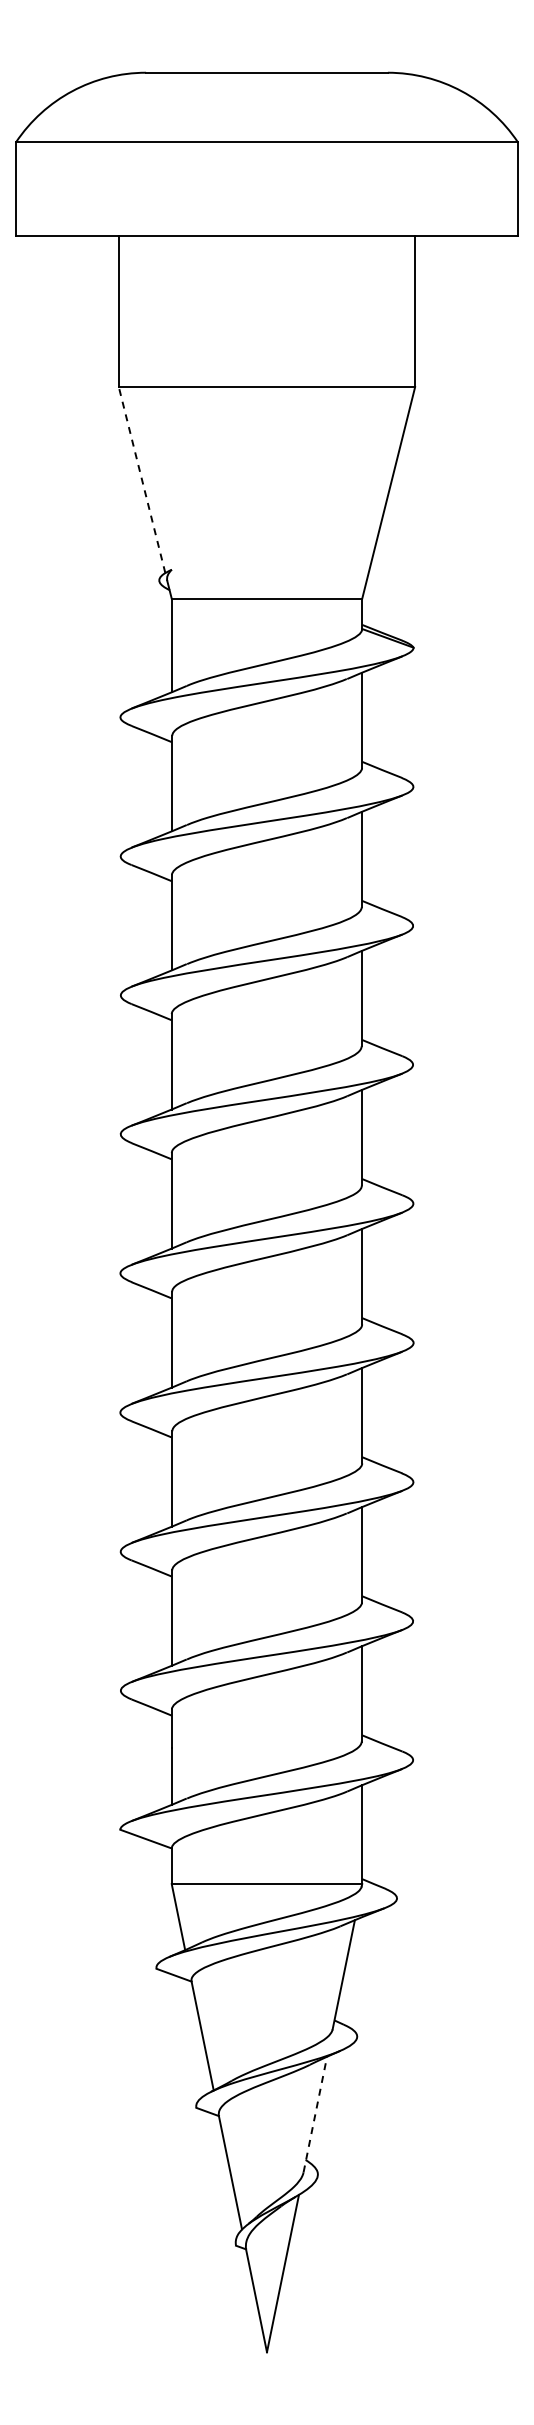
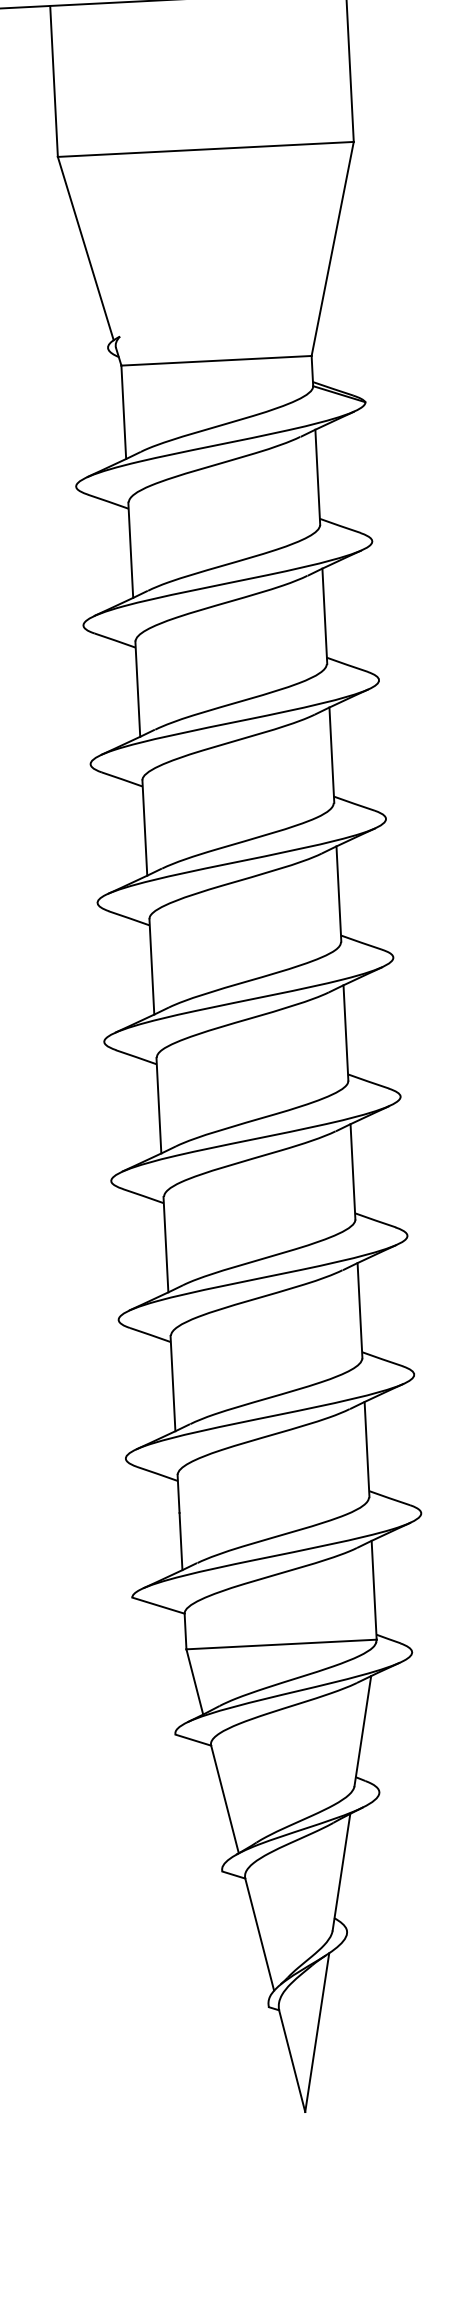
line: (142, 480) -> (86, 248), dashed -> solid
line: (315, 2114) -> (341, 1872), dashed -> solid

